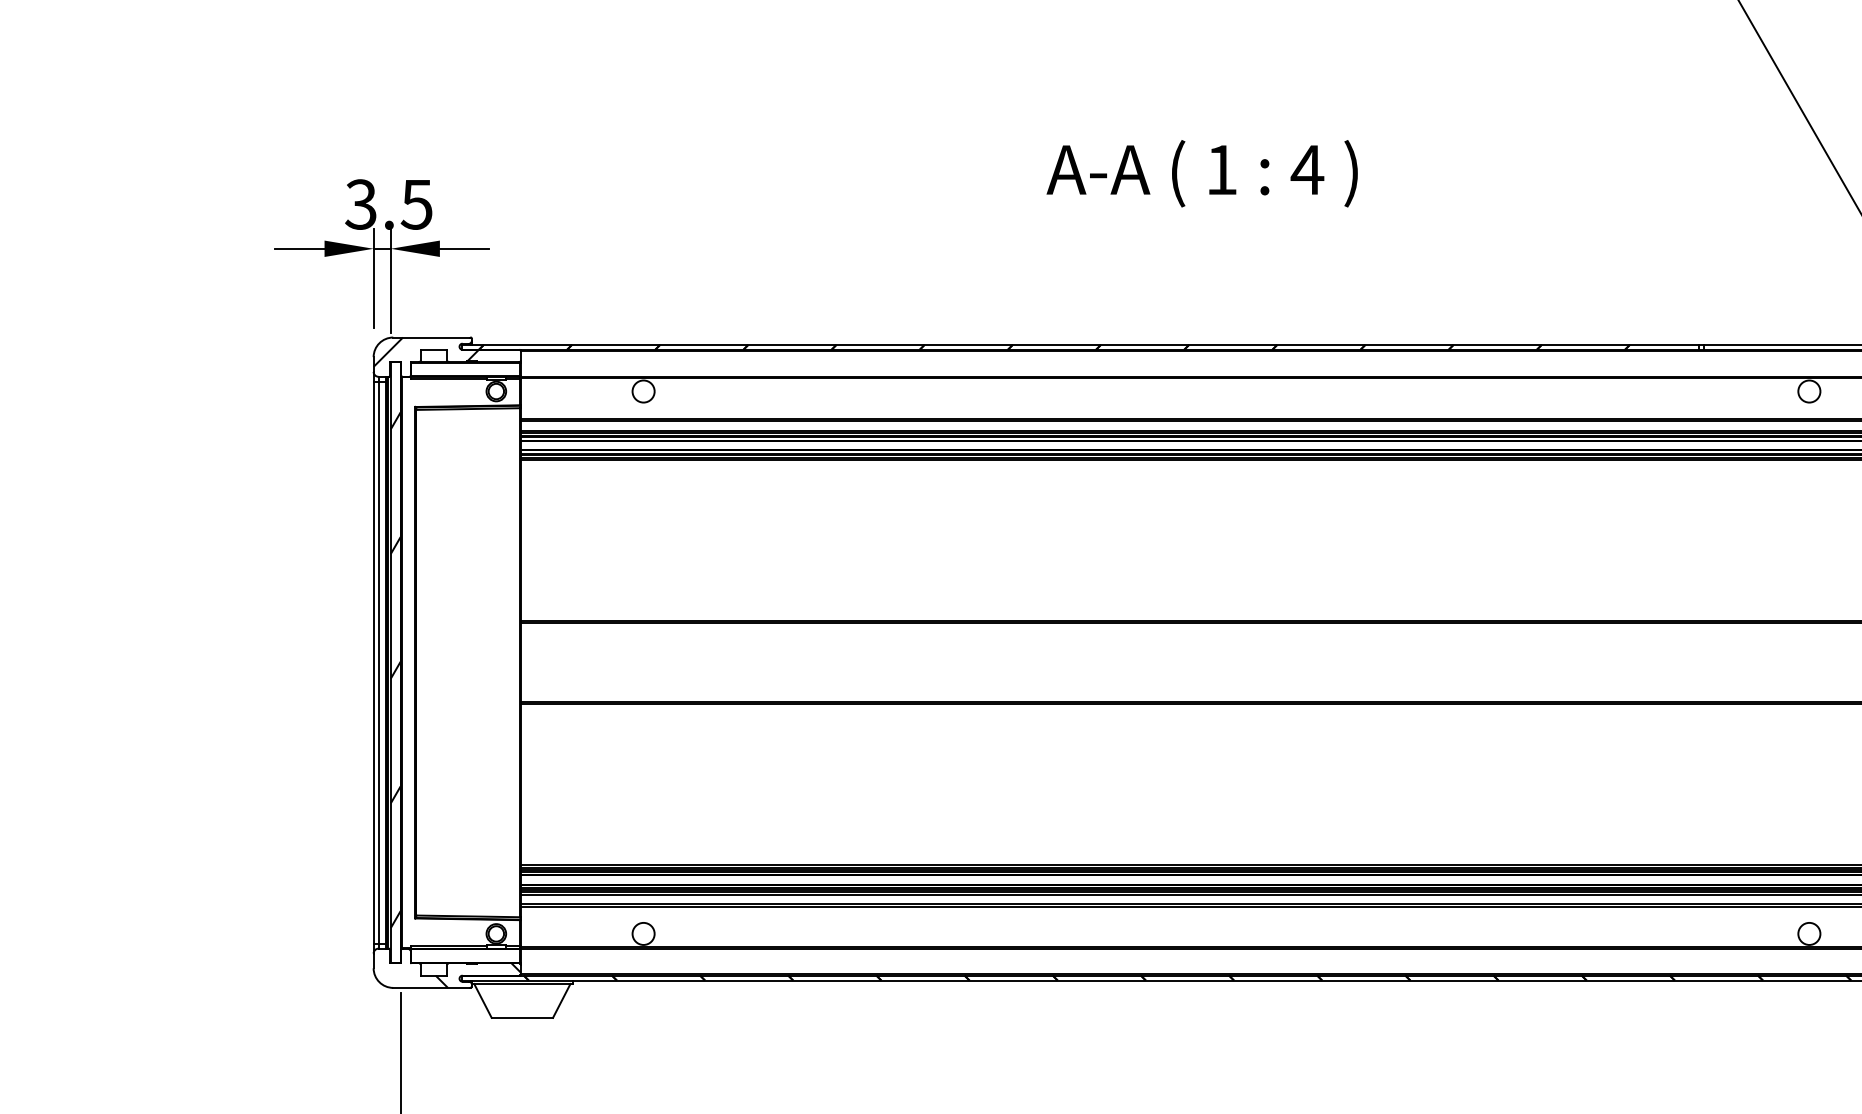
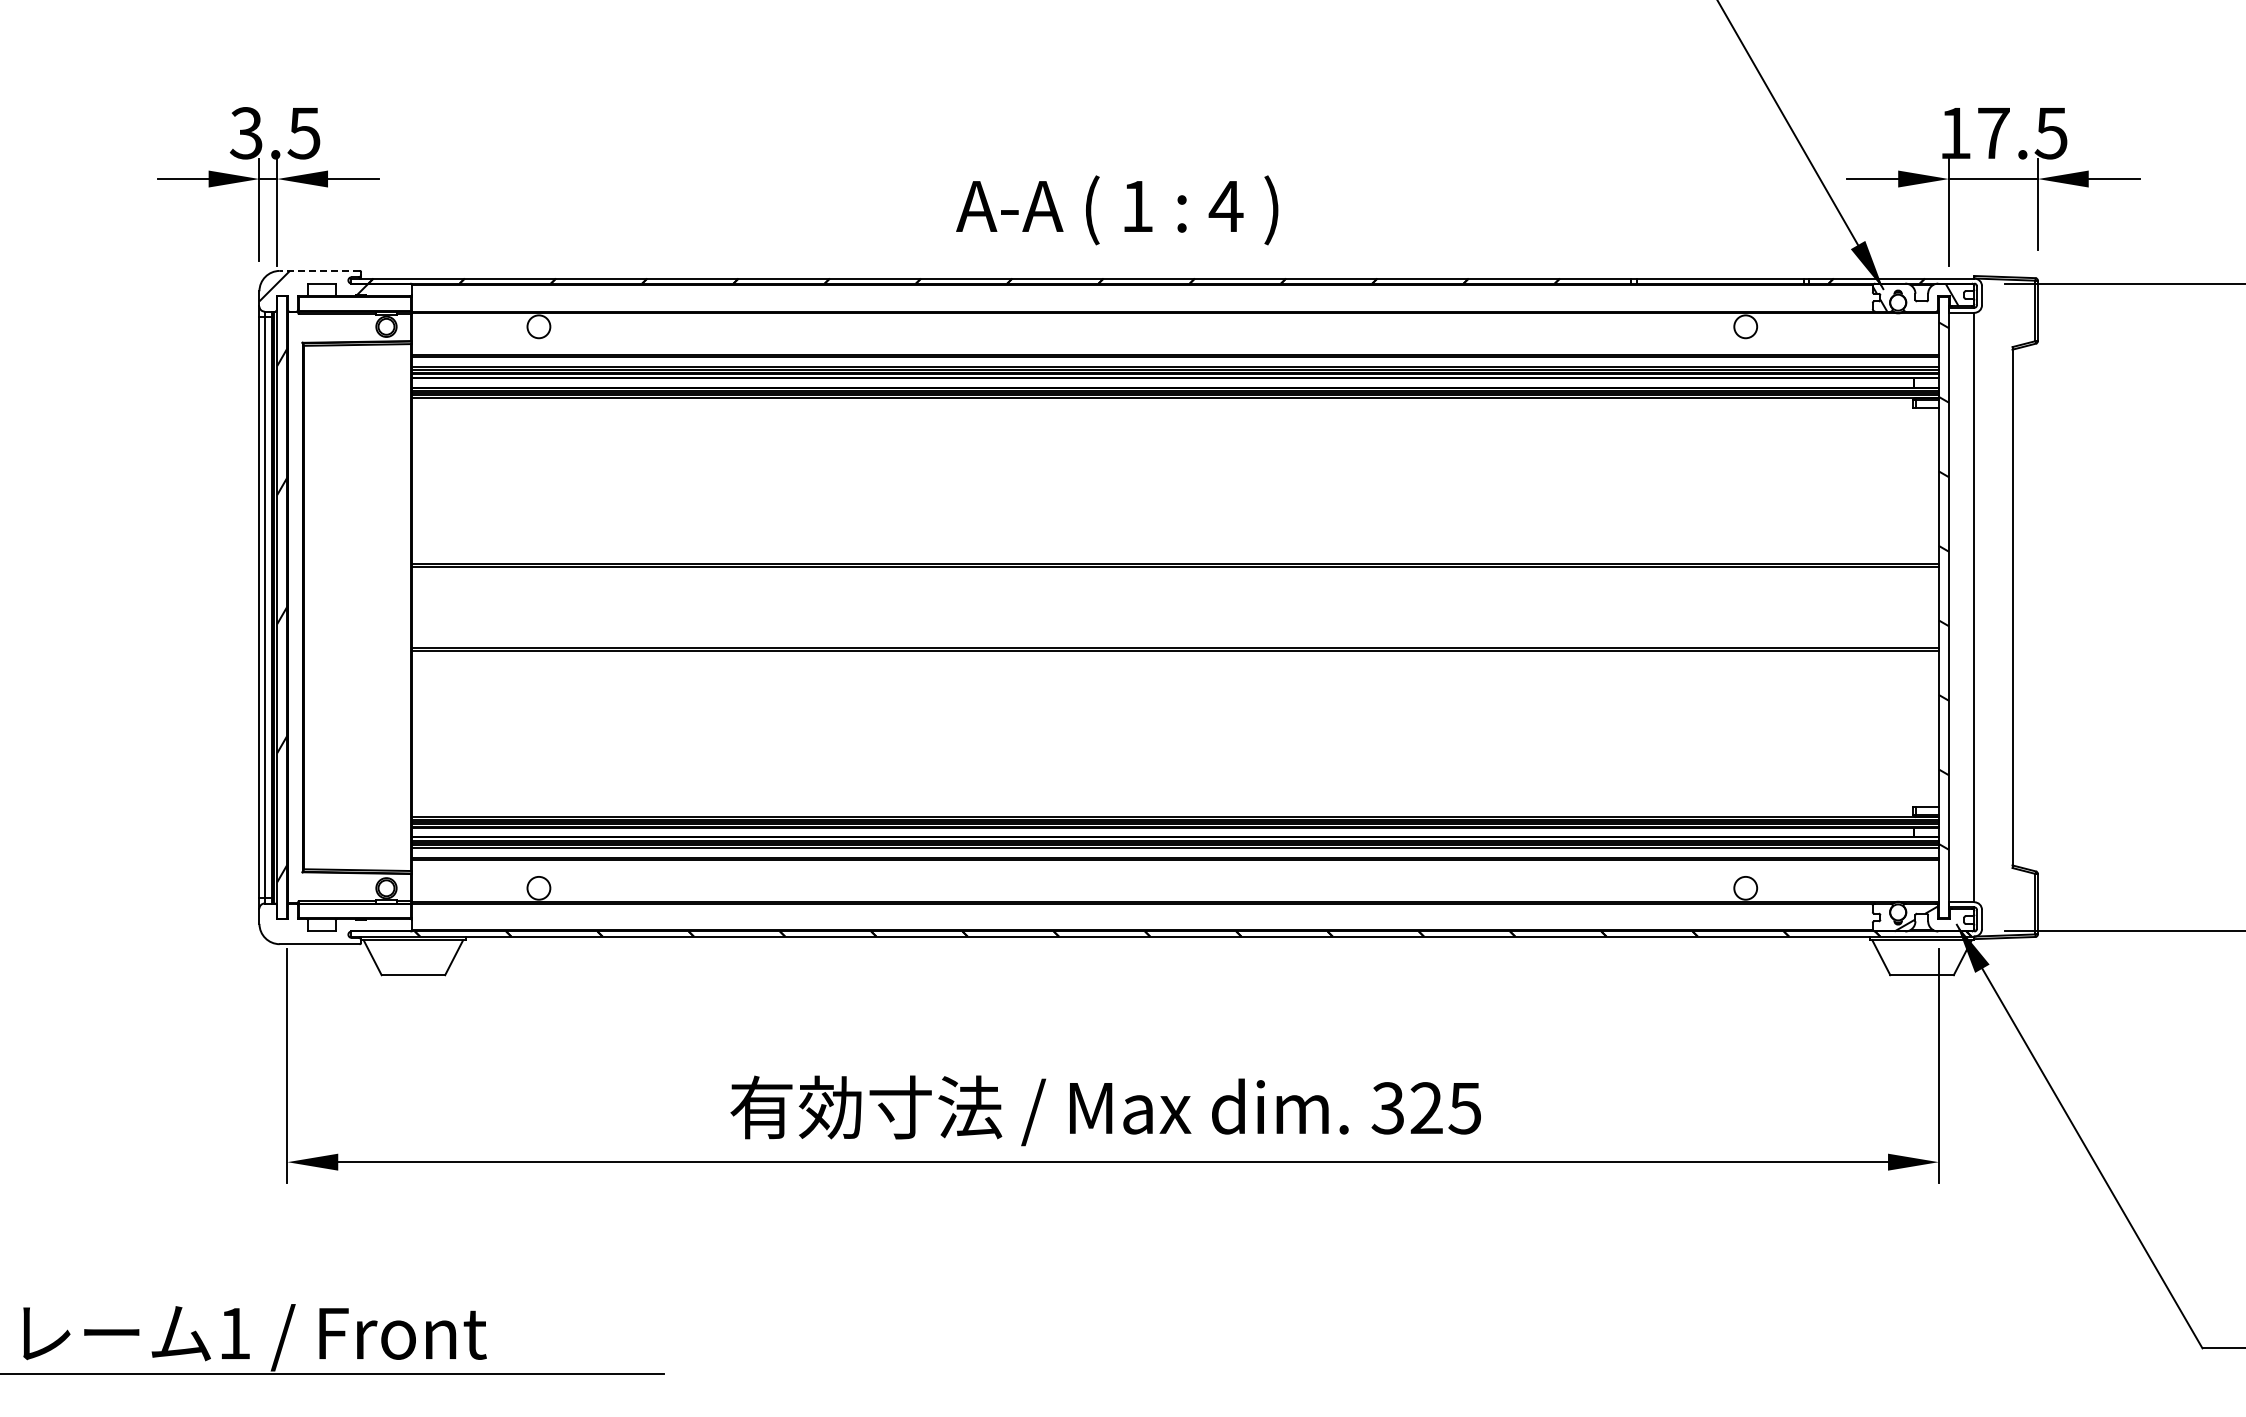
text: (1202, 173) -> (1117, 210), moved
line: (431, 337) -> (319, 270), solid -> dashed
hatch: (464, 967) -> (353, 923), removed

